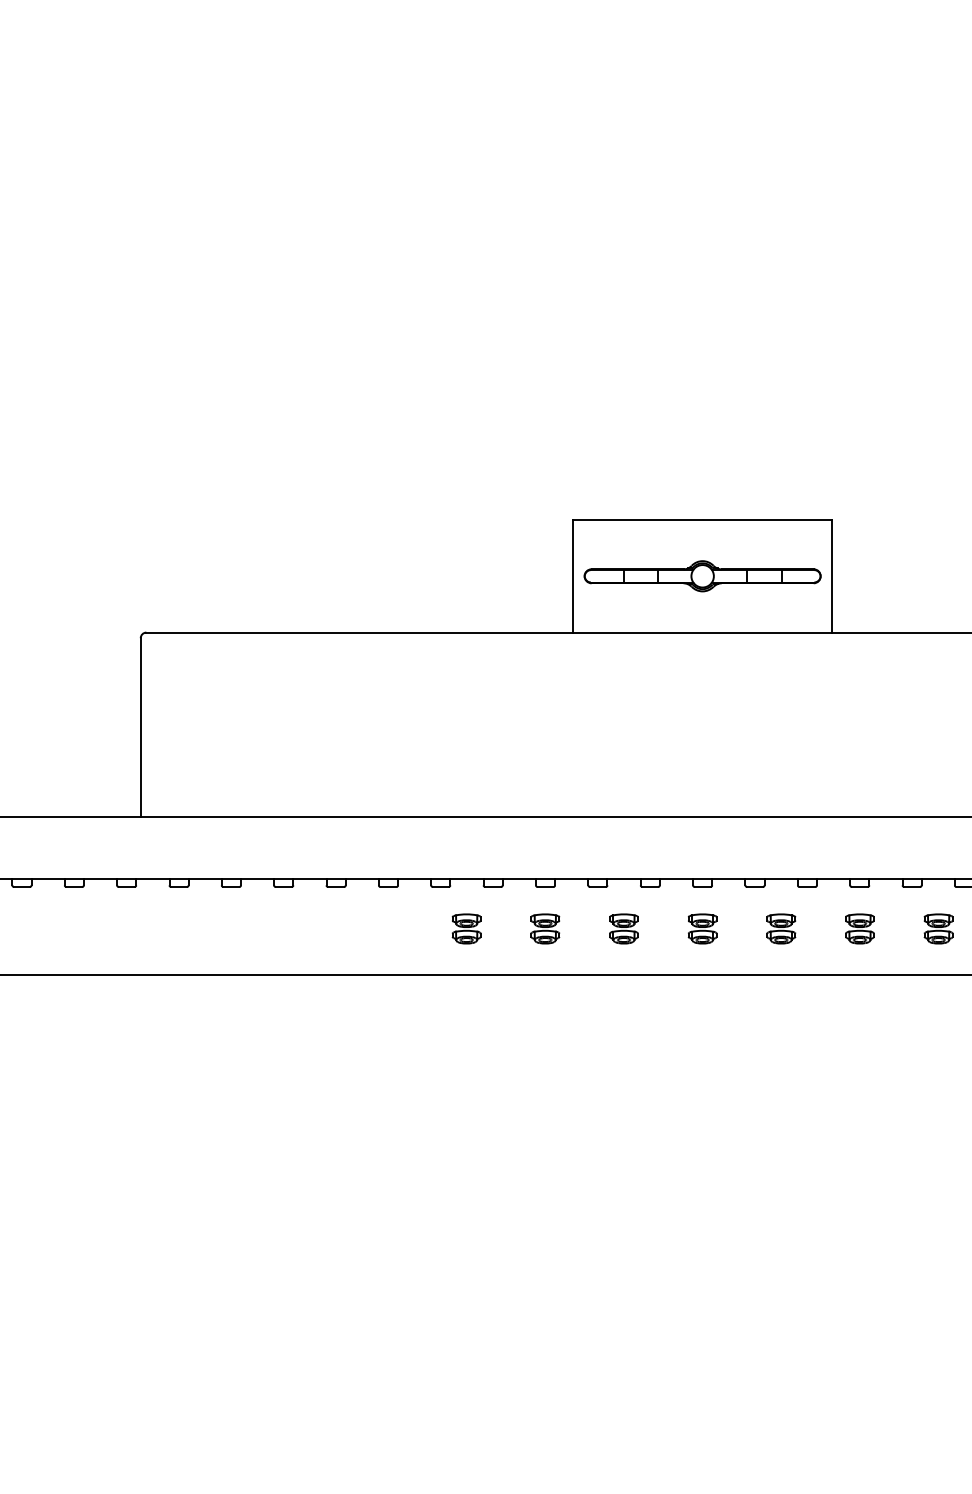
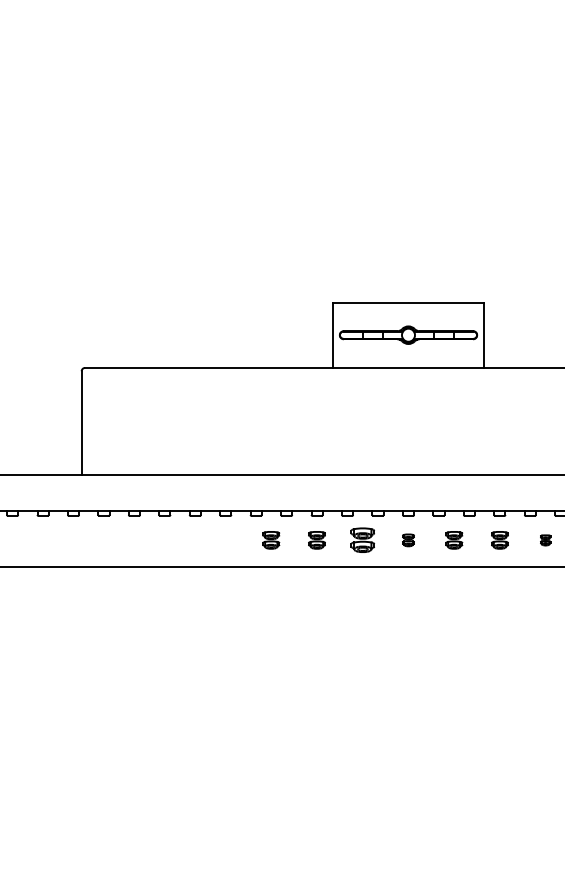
part: (623, 929) -> (362, 540), size x1.4
part: (702, 929) -> (408, 540), size x0.7
part: (938, 929) -> (545, 540), size x0.6

